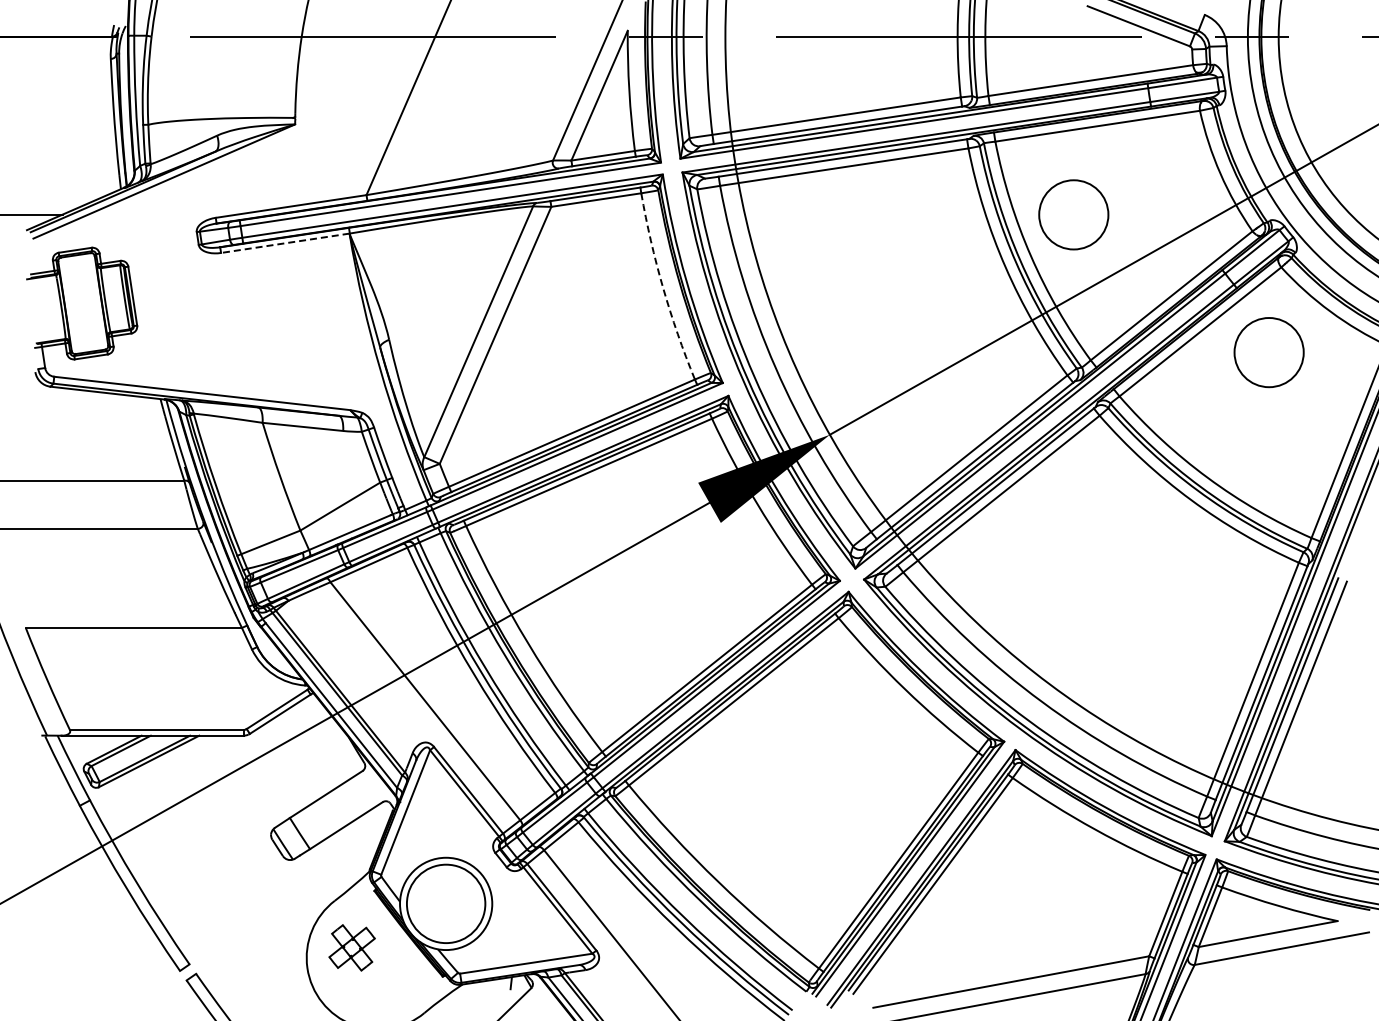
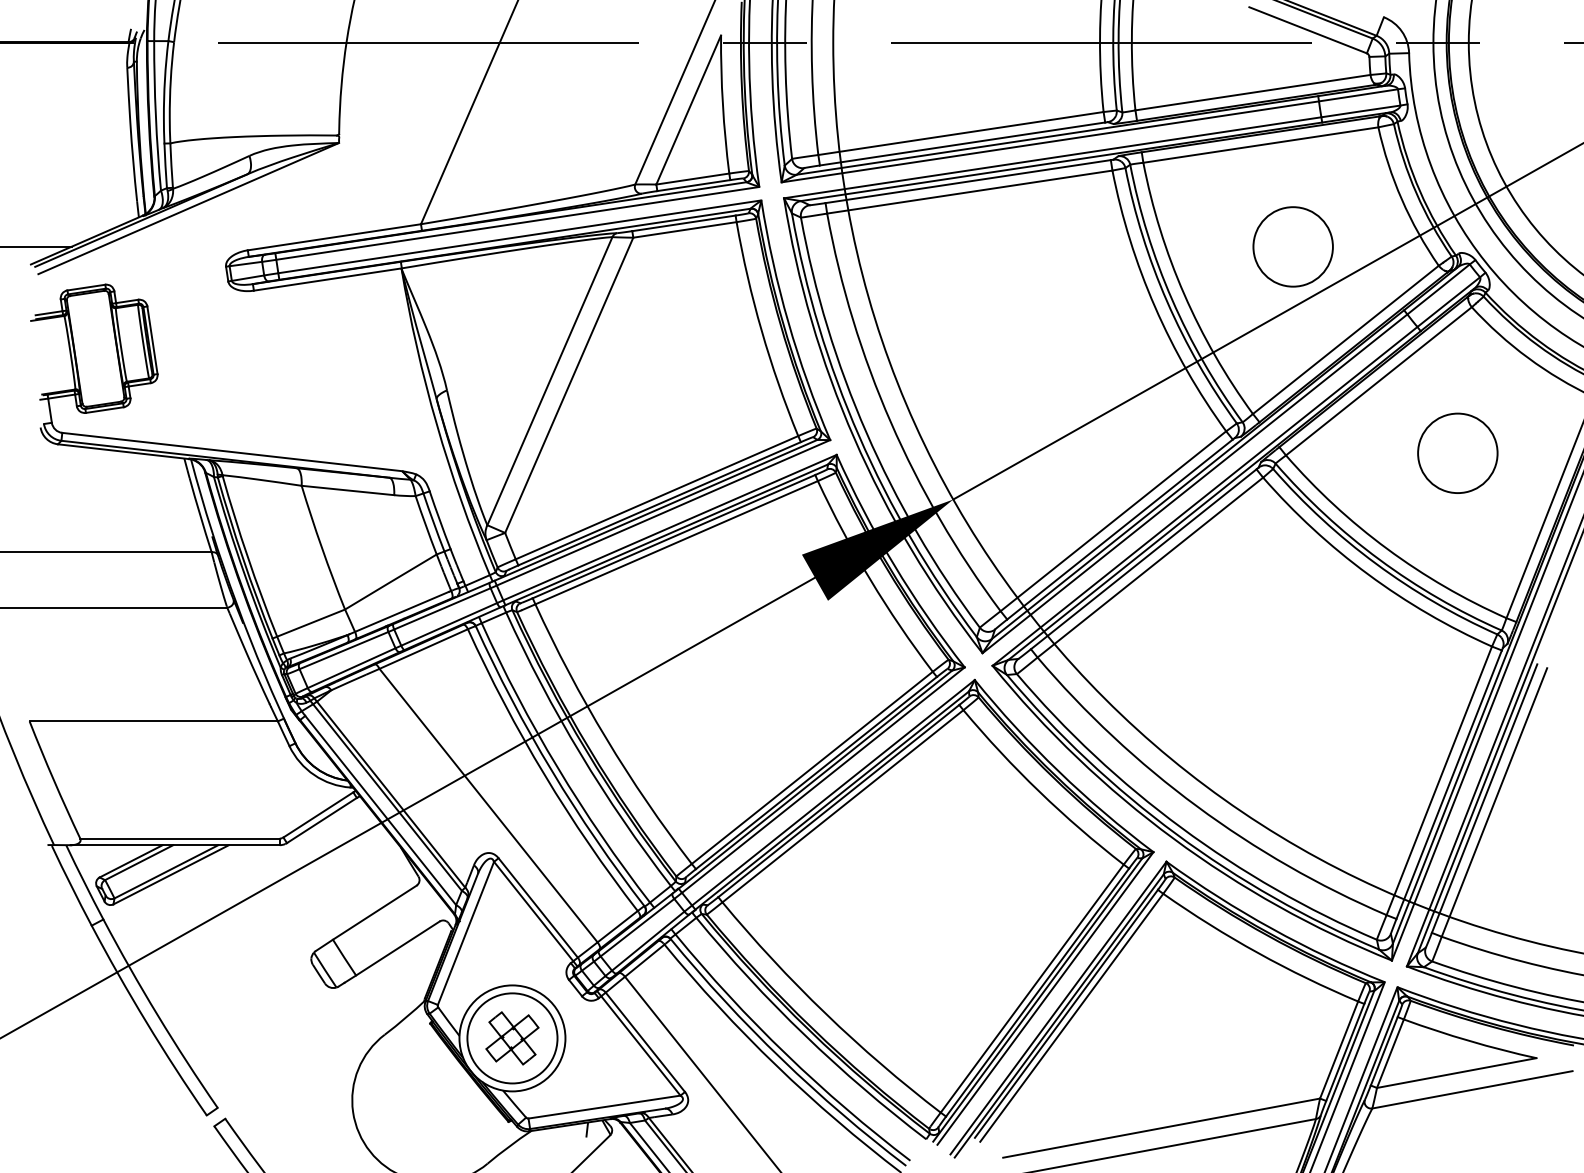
circle: (1073, 214) -> (1292, 246), moved
line: (285, 243) -> (327, 279), dashed -> solid
arc: (663, 287) -> (762, 330), dashed -> solid
circle: (1268, 352) -> (1457, 453), moved
part: (351, 947) -> (511, 1037), moved

